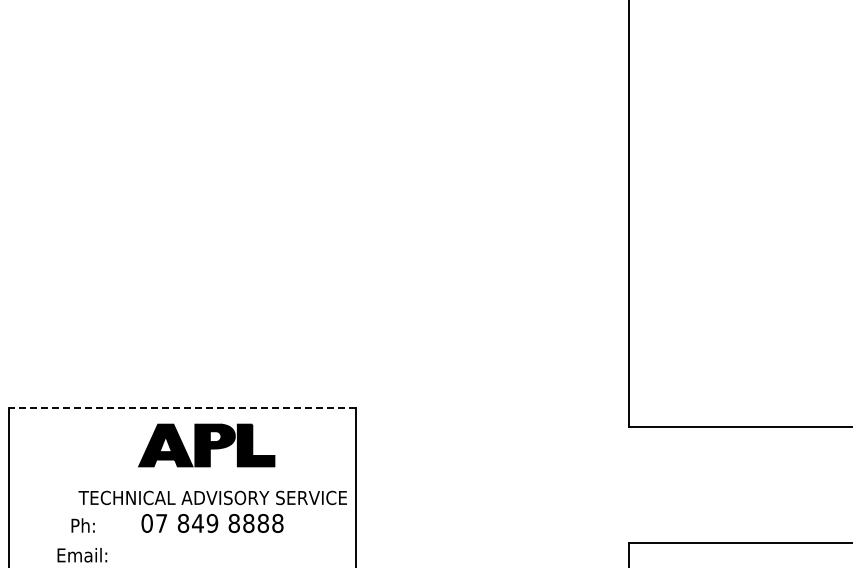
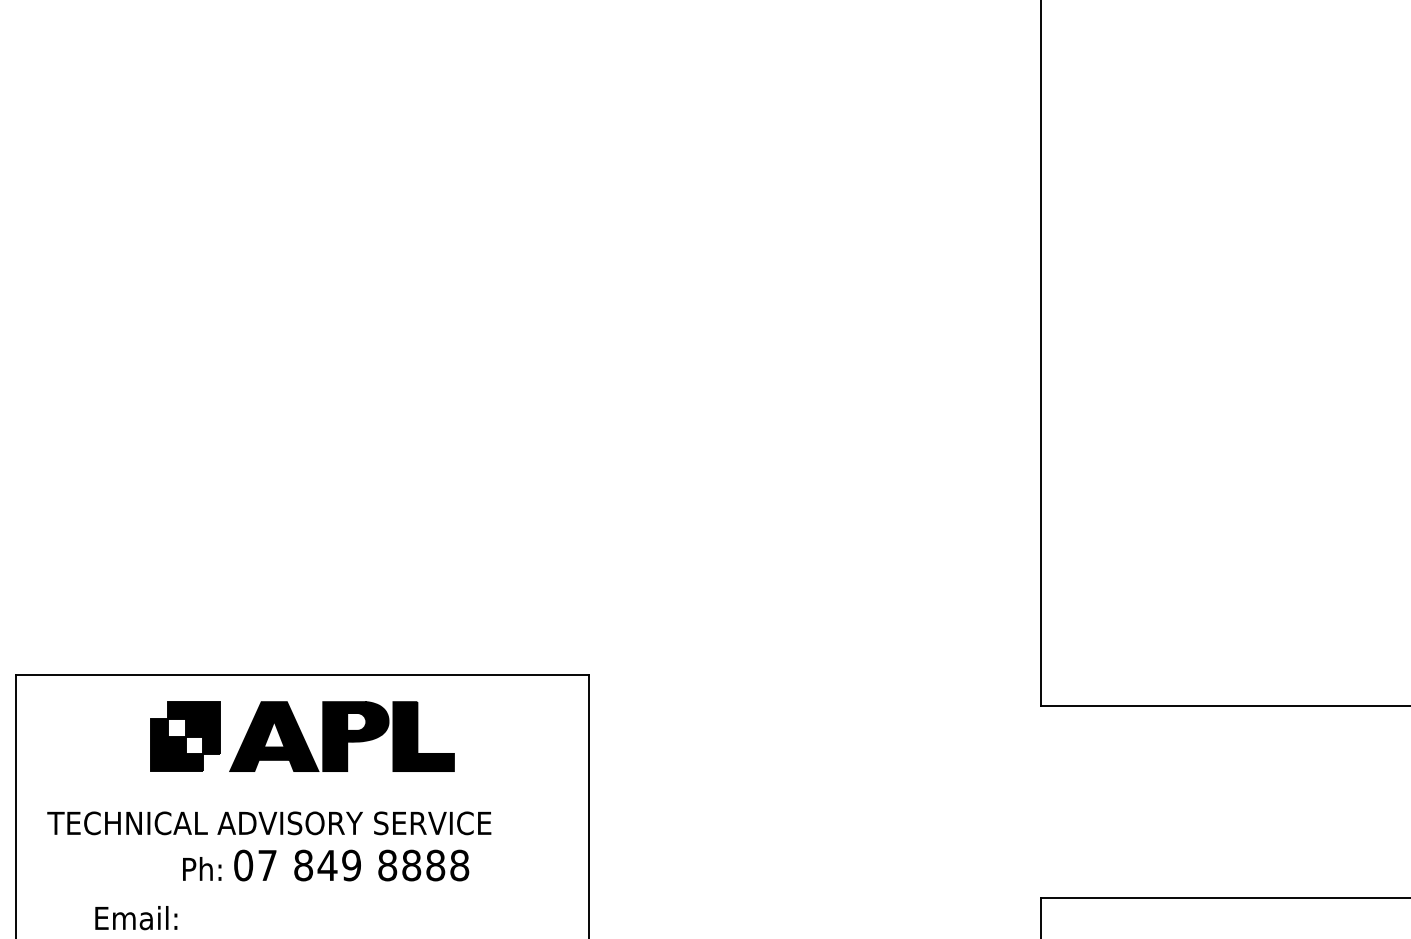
line: (182, 408) -> (301, 675), dashed -> solid
part: (111, 445) -> (184, 736), added
text: (212, 497) -> (268, 822), moved
text: (82, 525) -> (201, 868), moved

